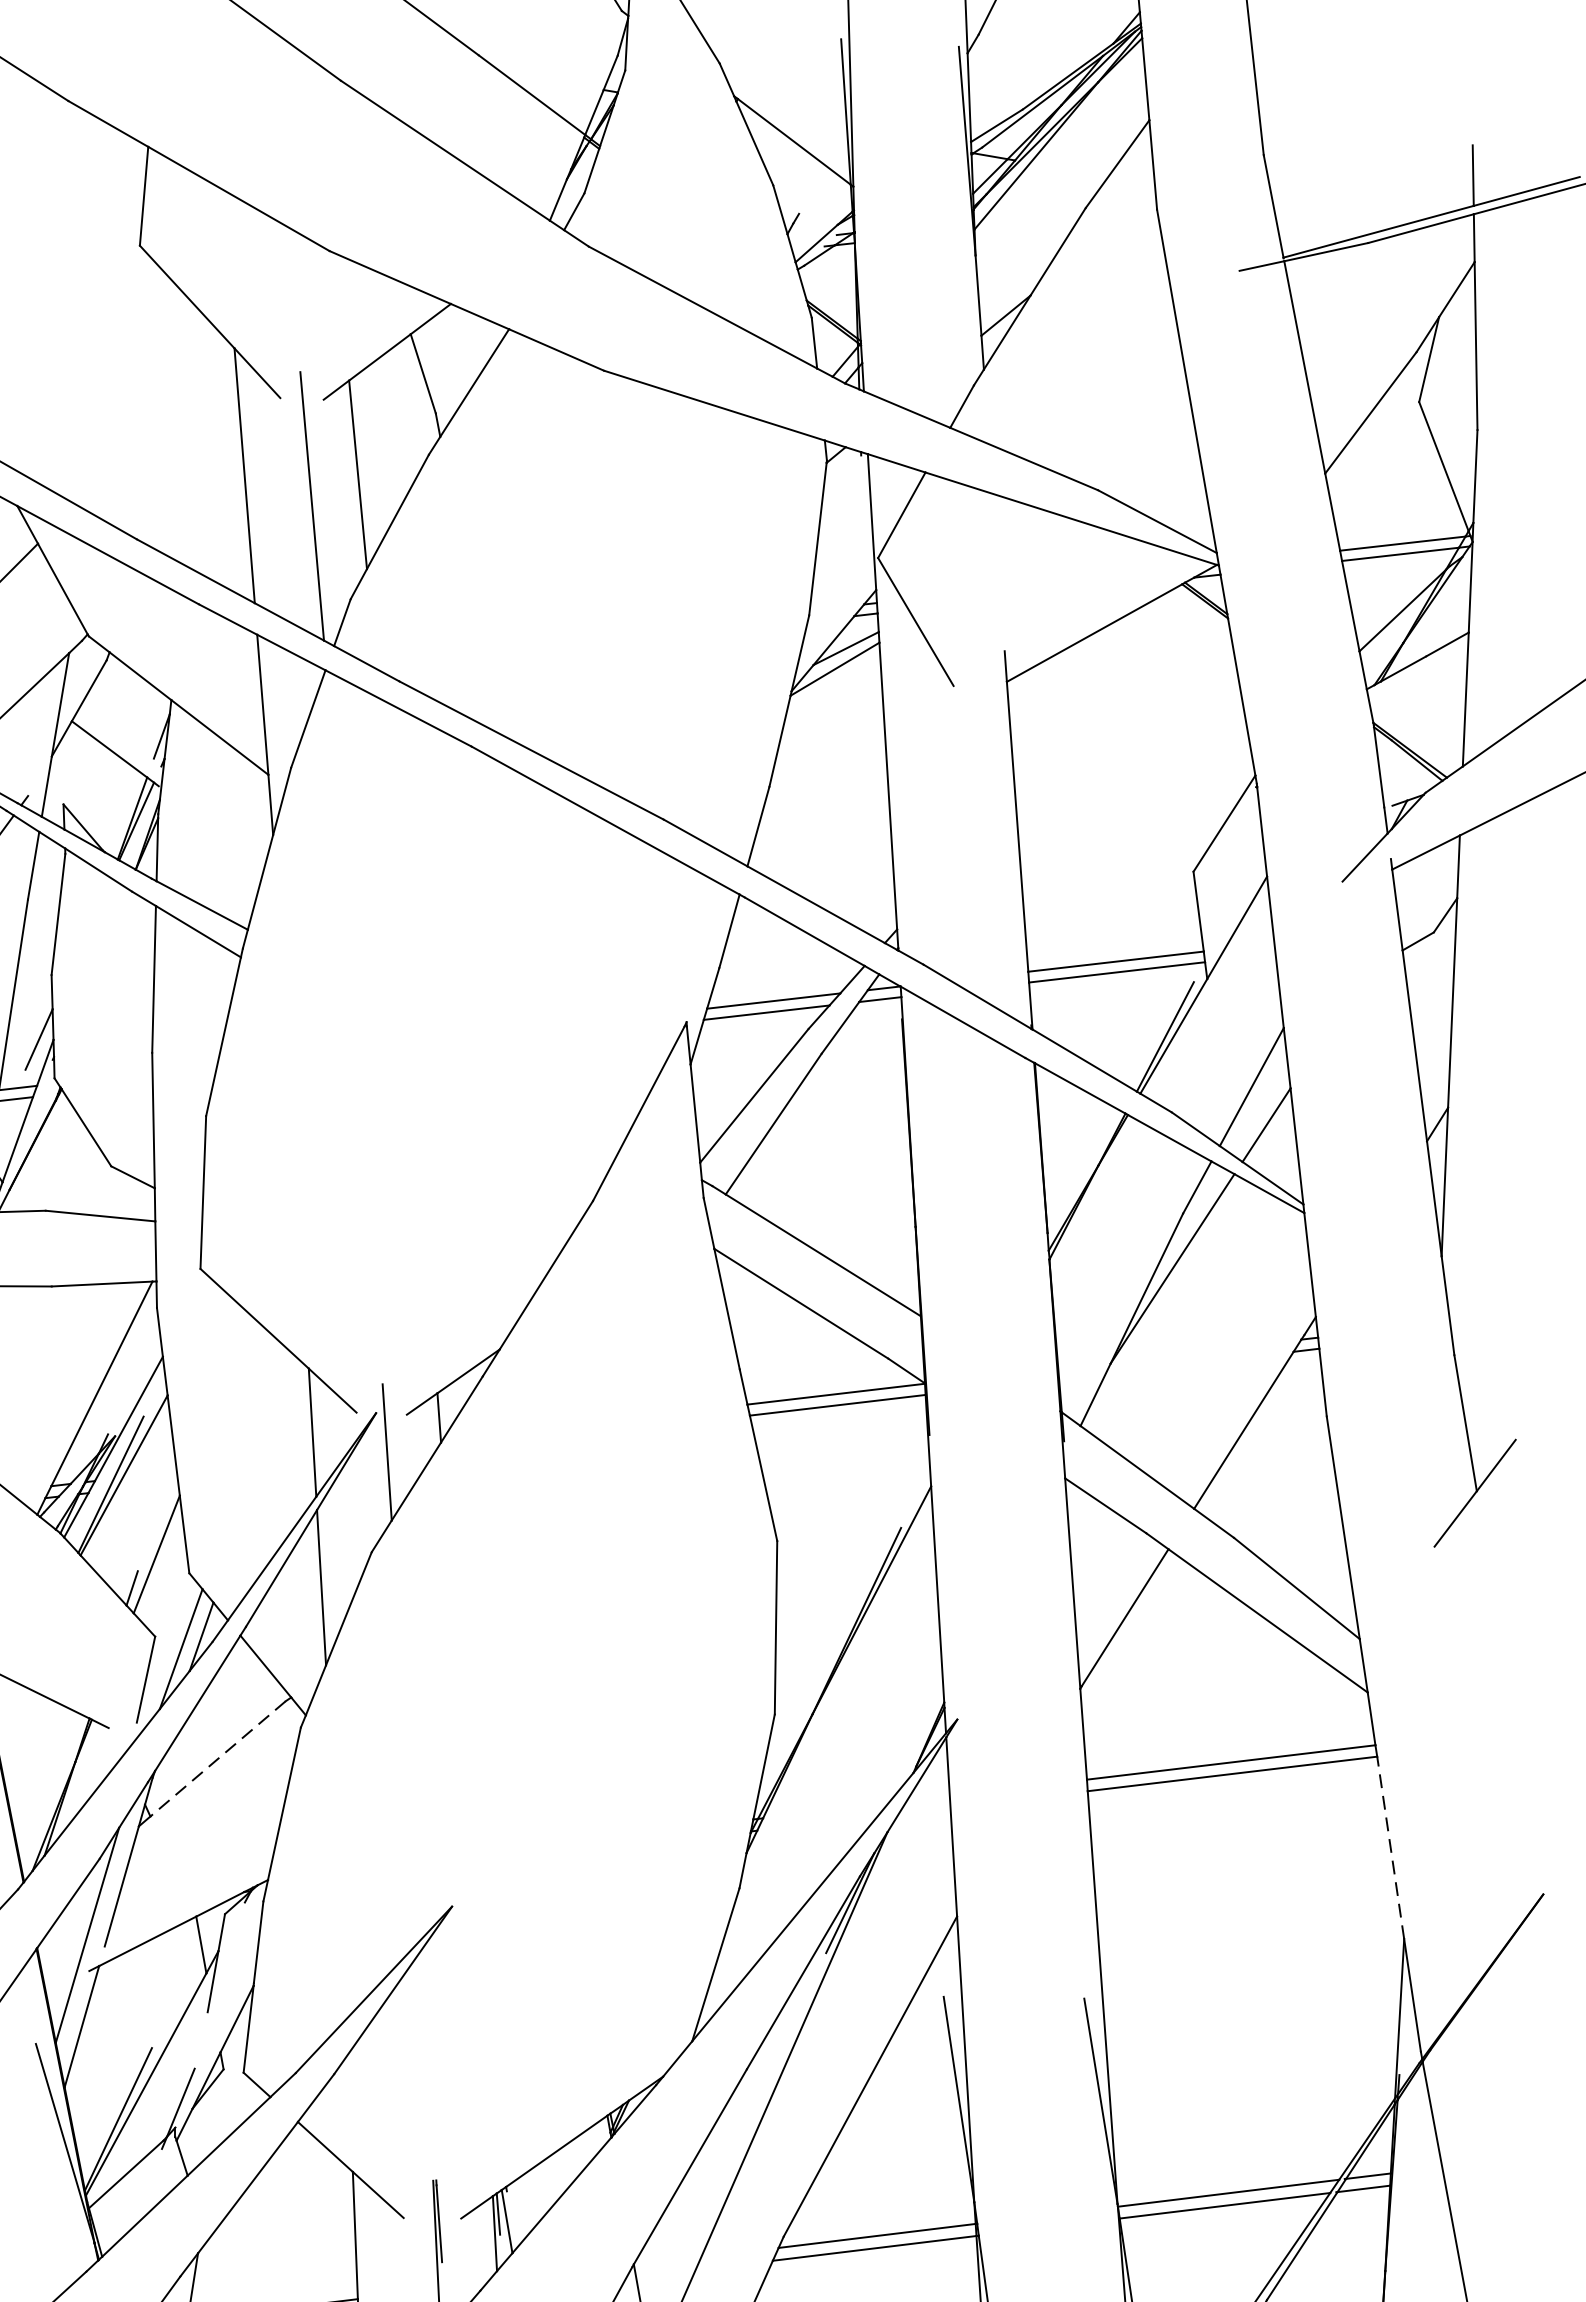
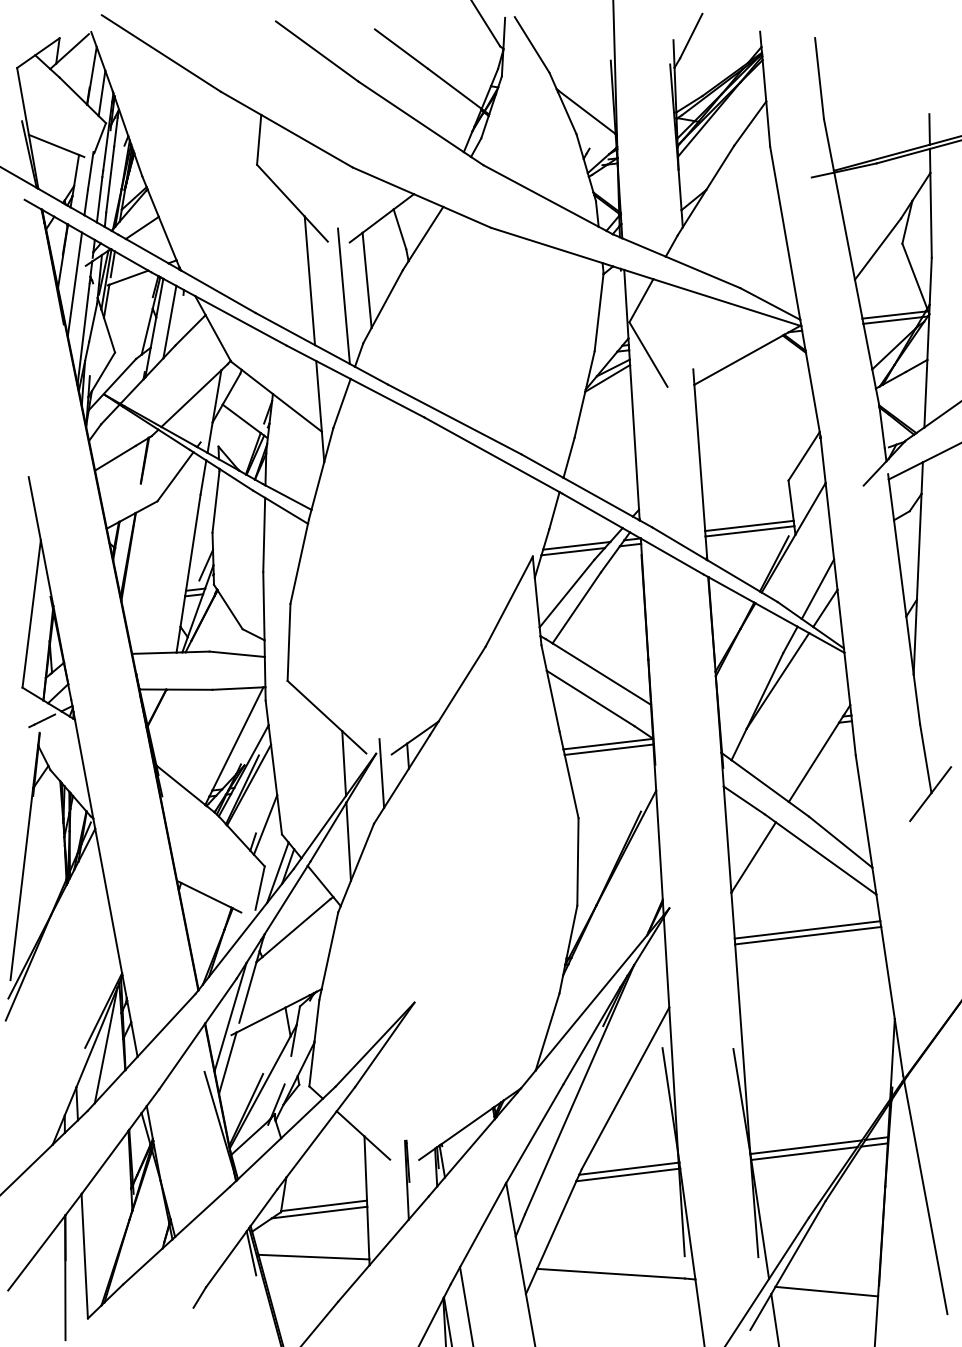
line: (218, 1759) -> (296, 928), dashed -> solid
line: (1391, 1846) -> (888, 972), dashed -> solid

